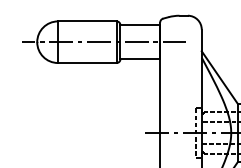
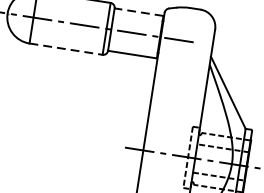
line: (140, 25) -> (139, 12), solid -> dashed
line: (87, 63) -> (66, 49), solid -> dashed

